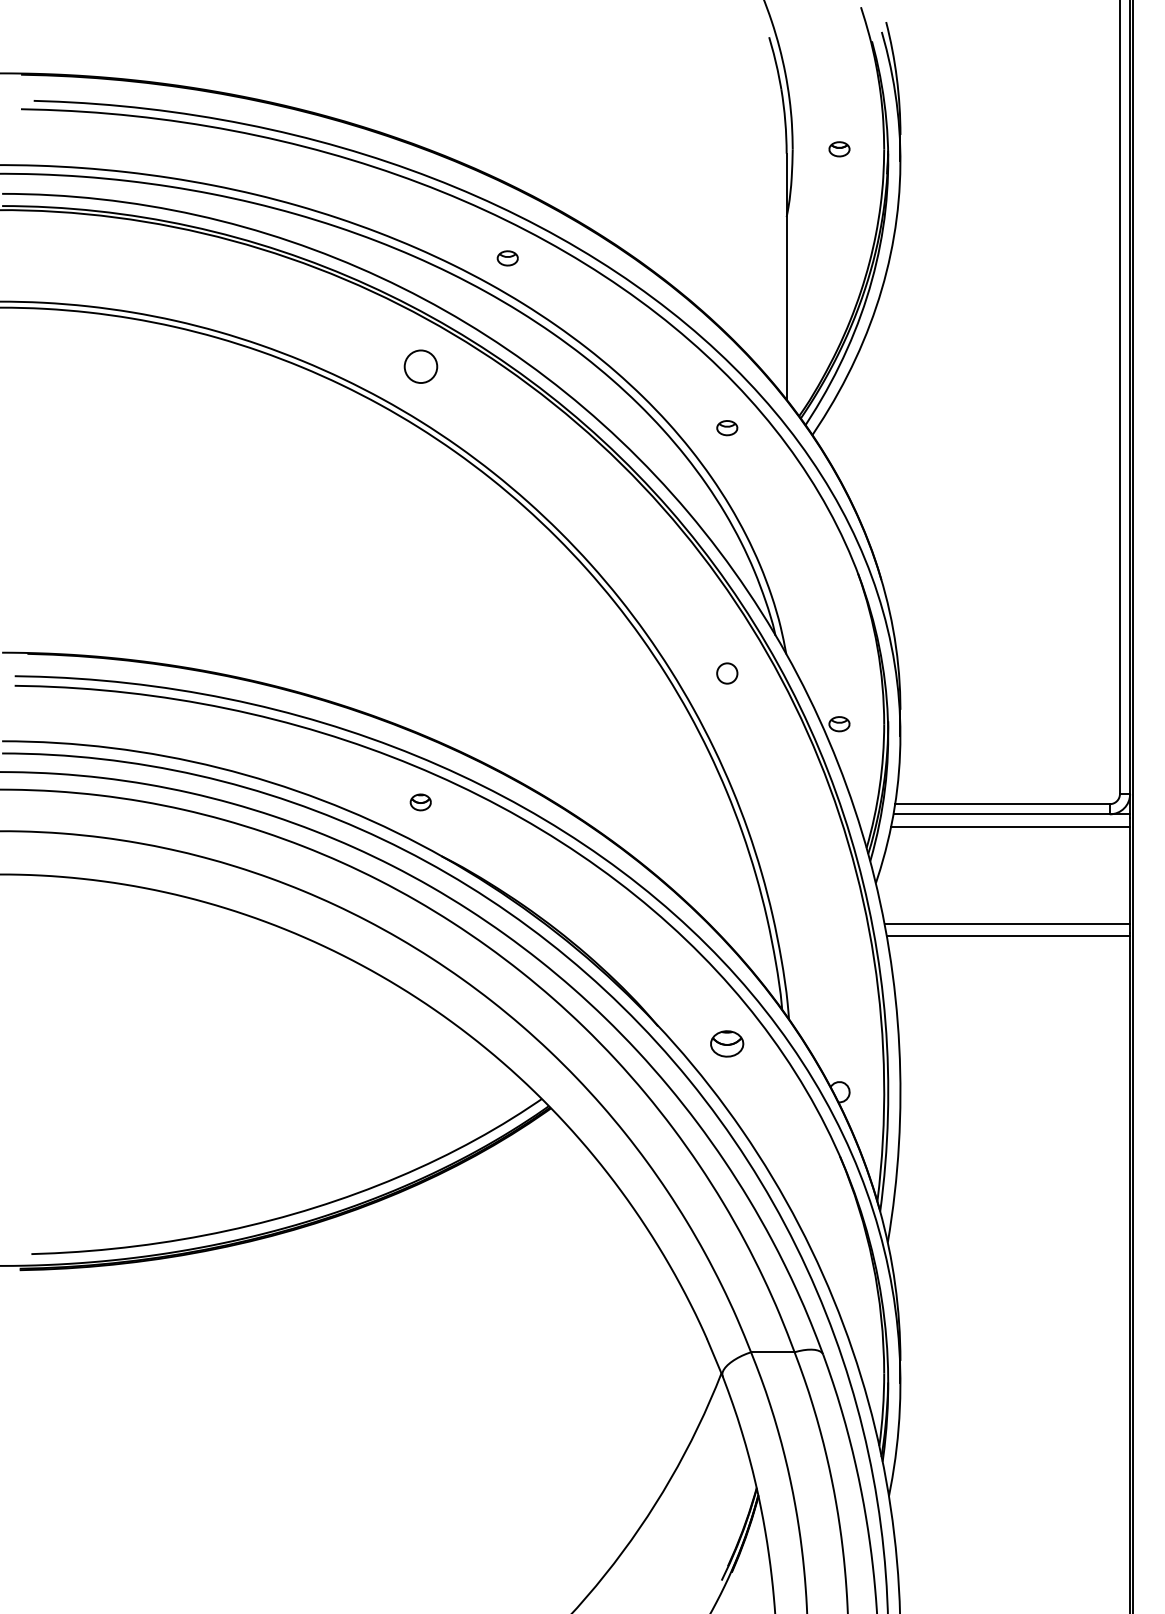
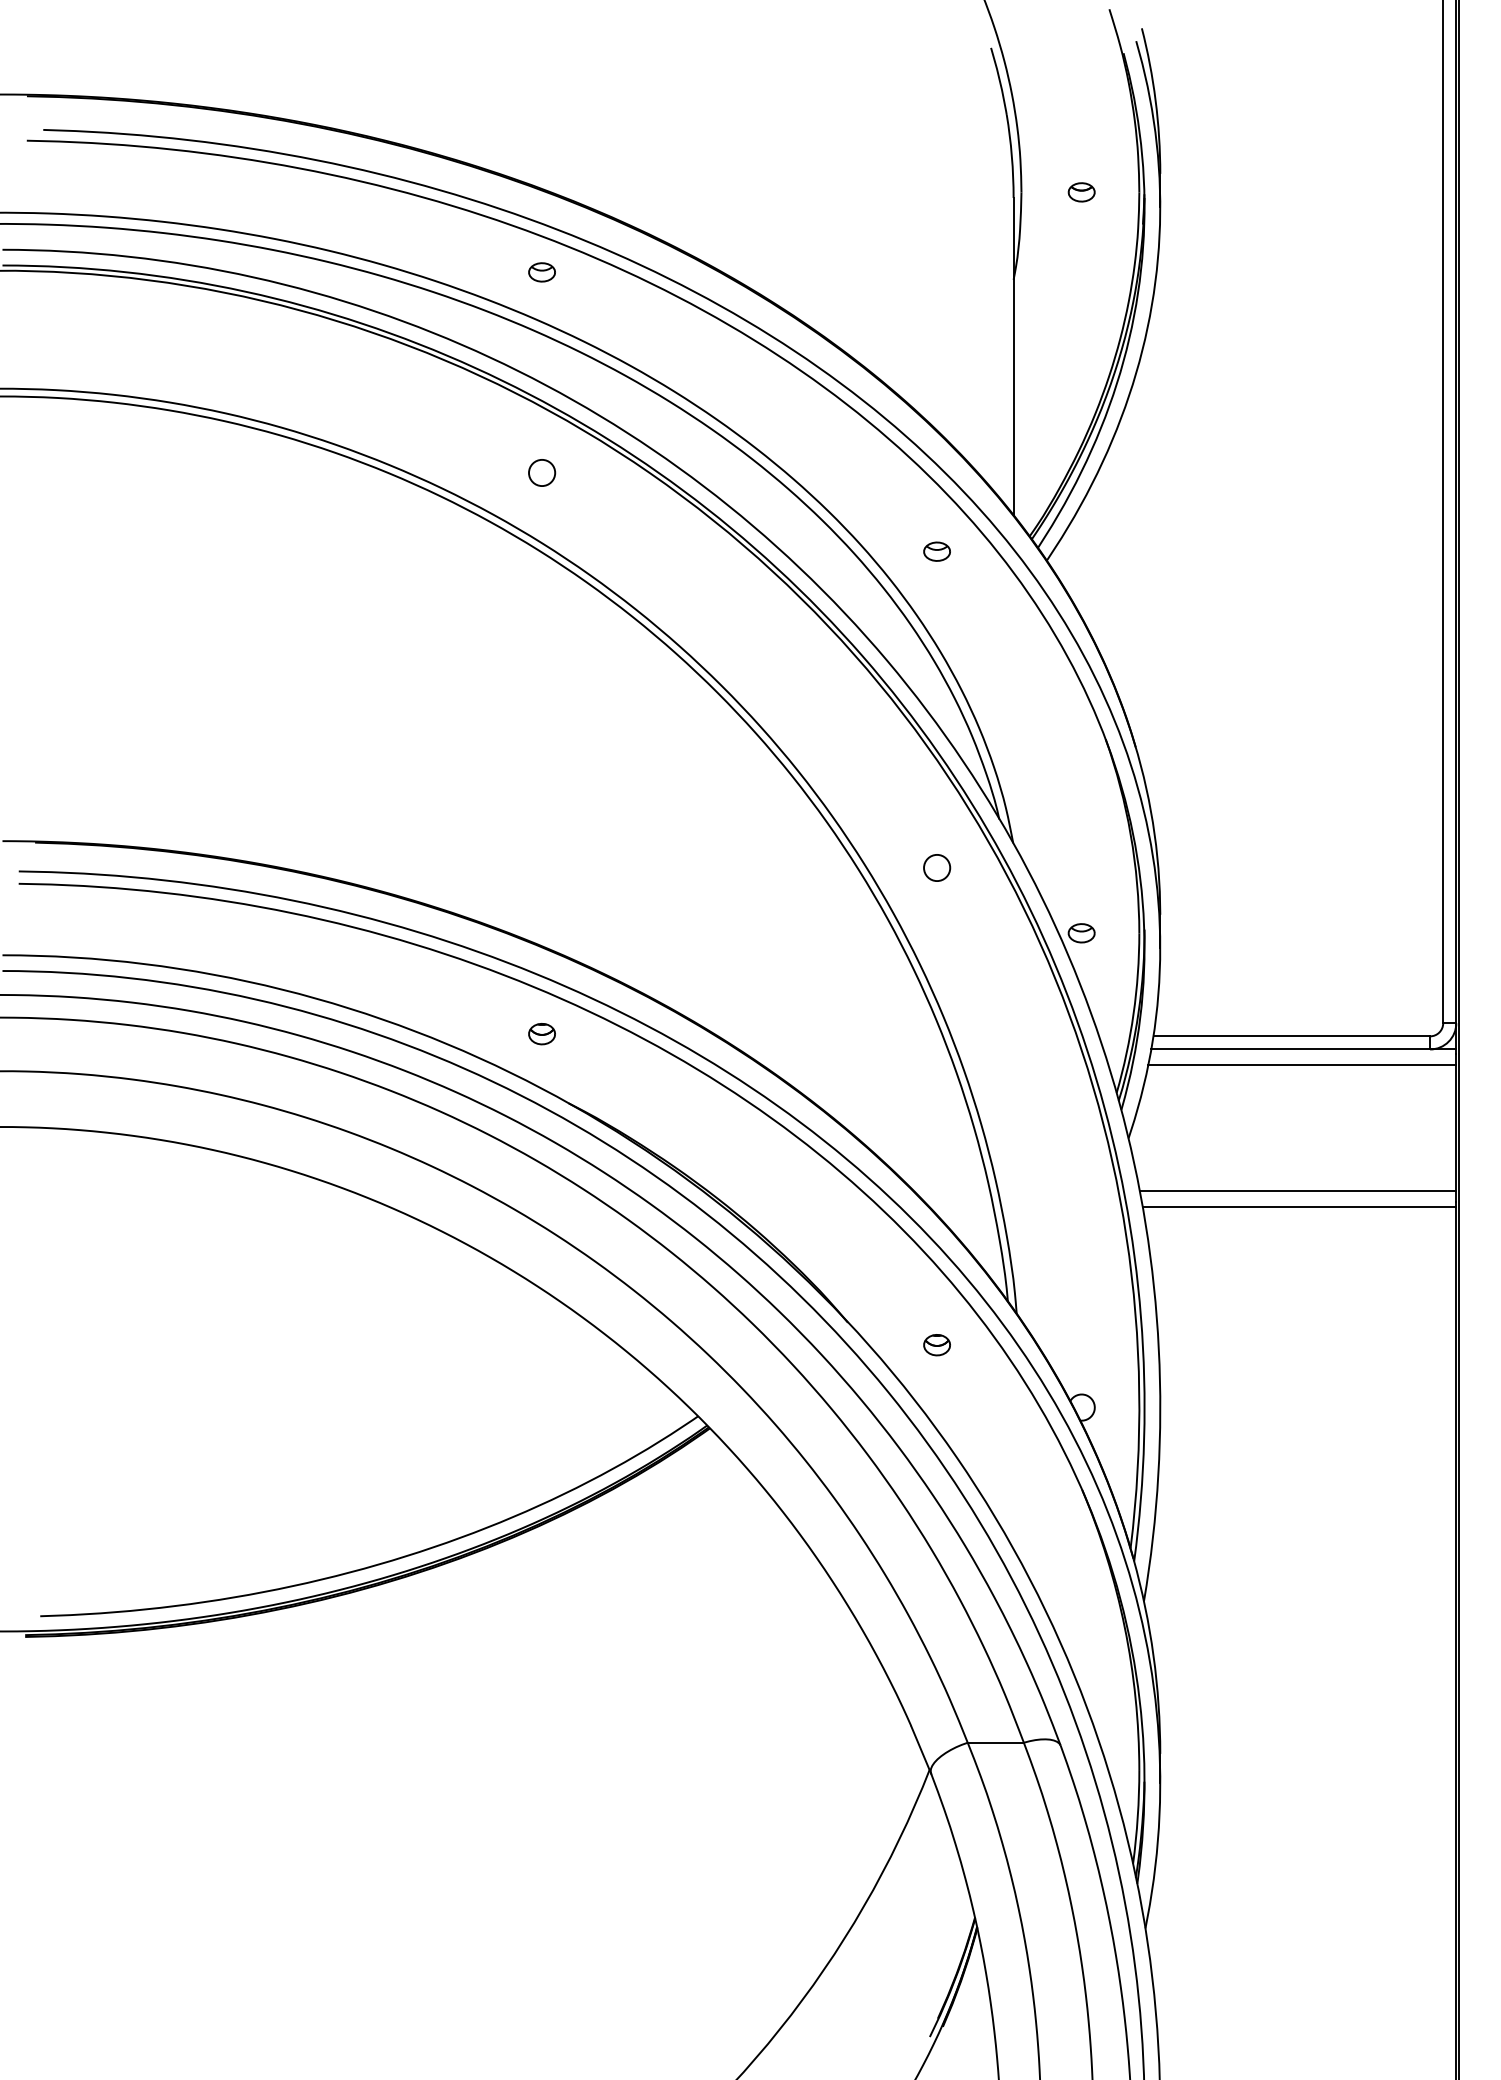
part: (507, 258) -> (541, 272), moved
circle: (420, 367) -> (541, 473), size x0.62
part: (727, 1043) -> (937, 1344), size x0.62

